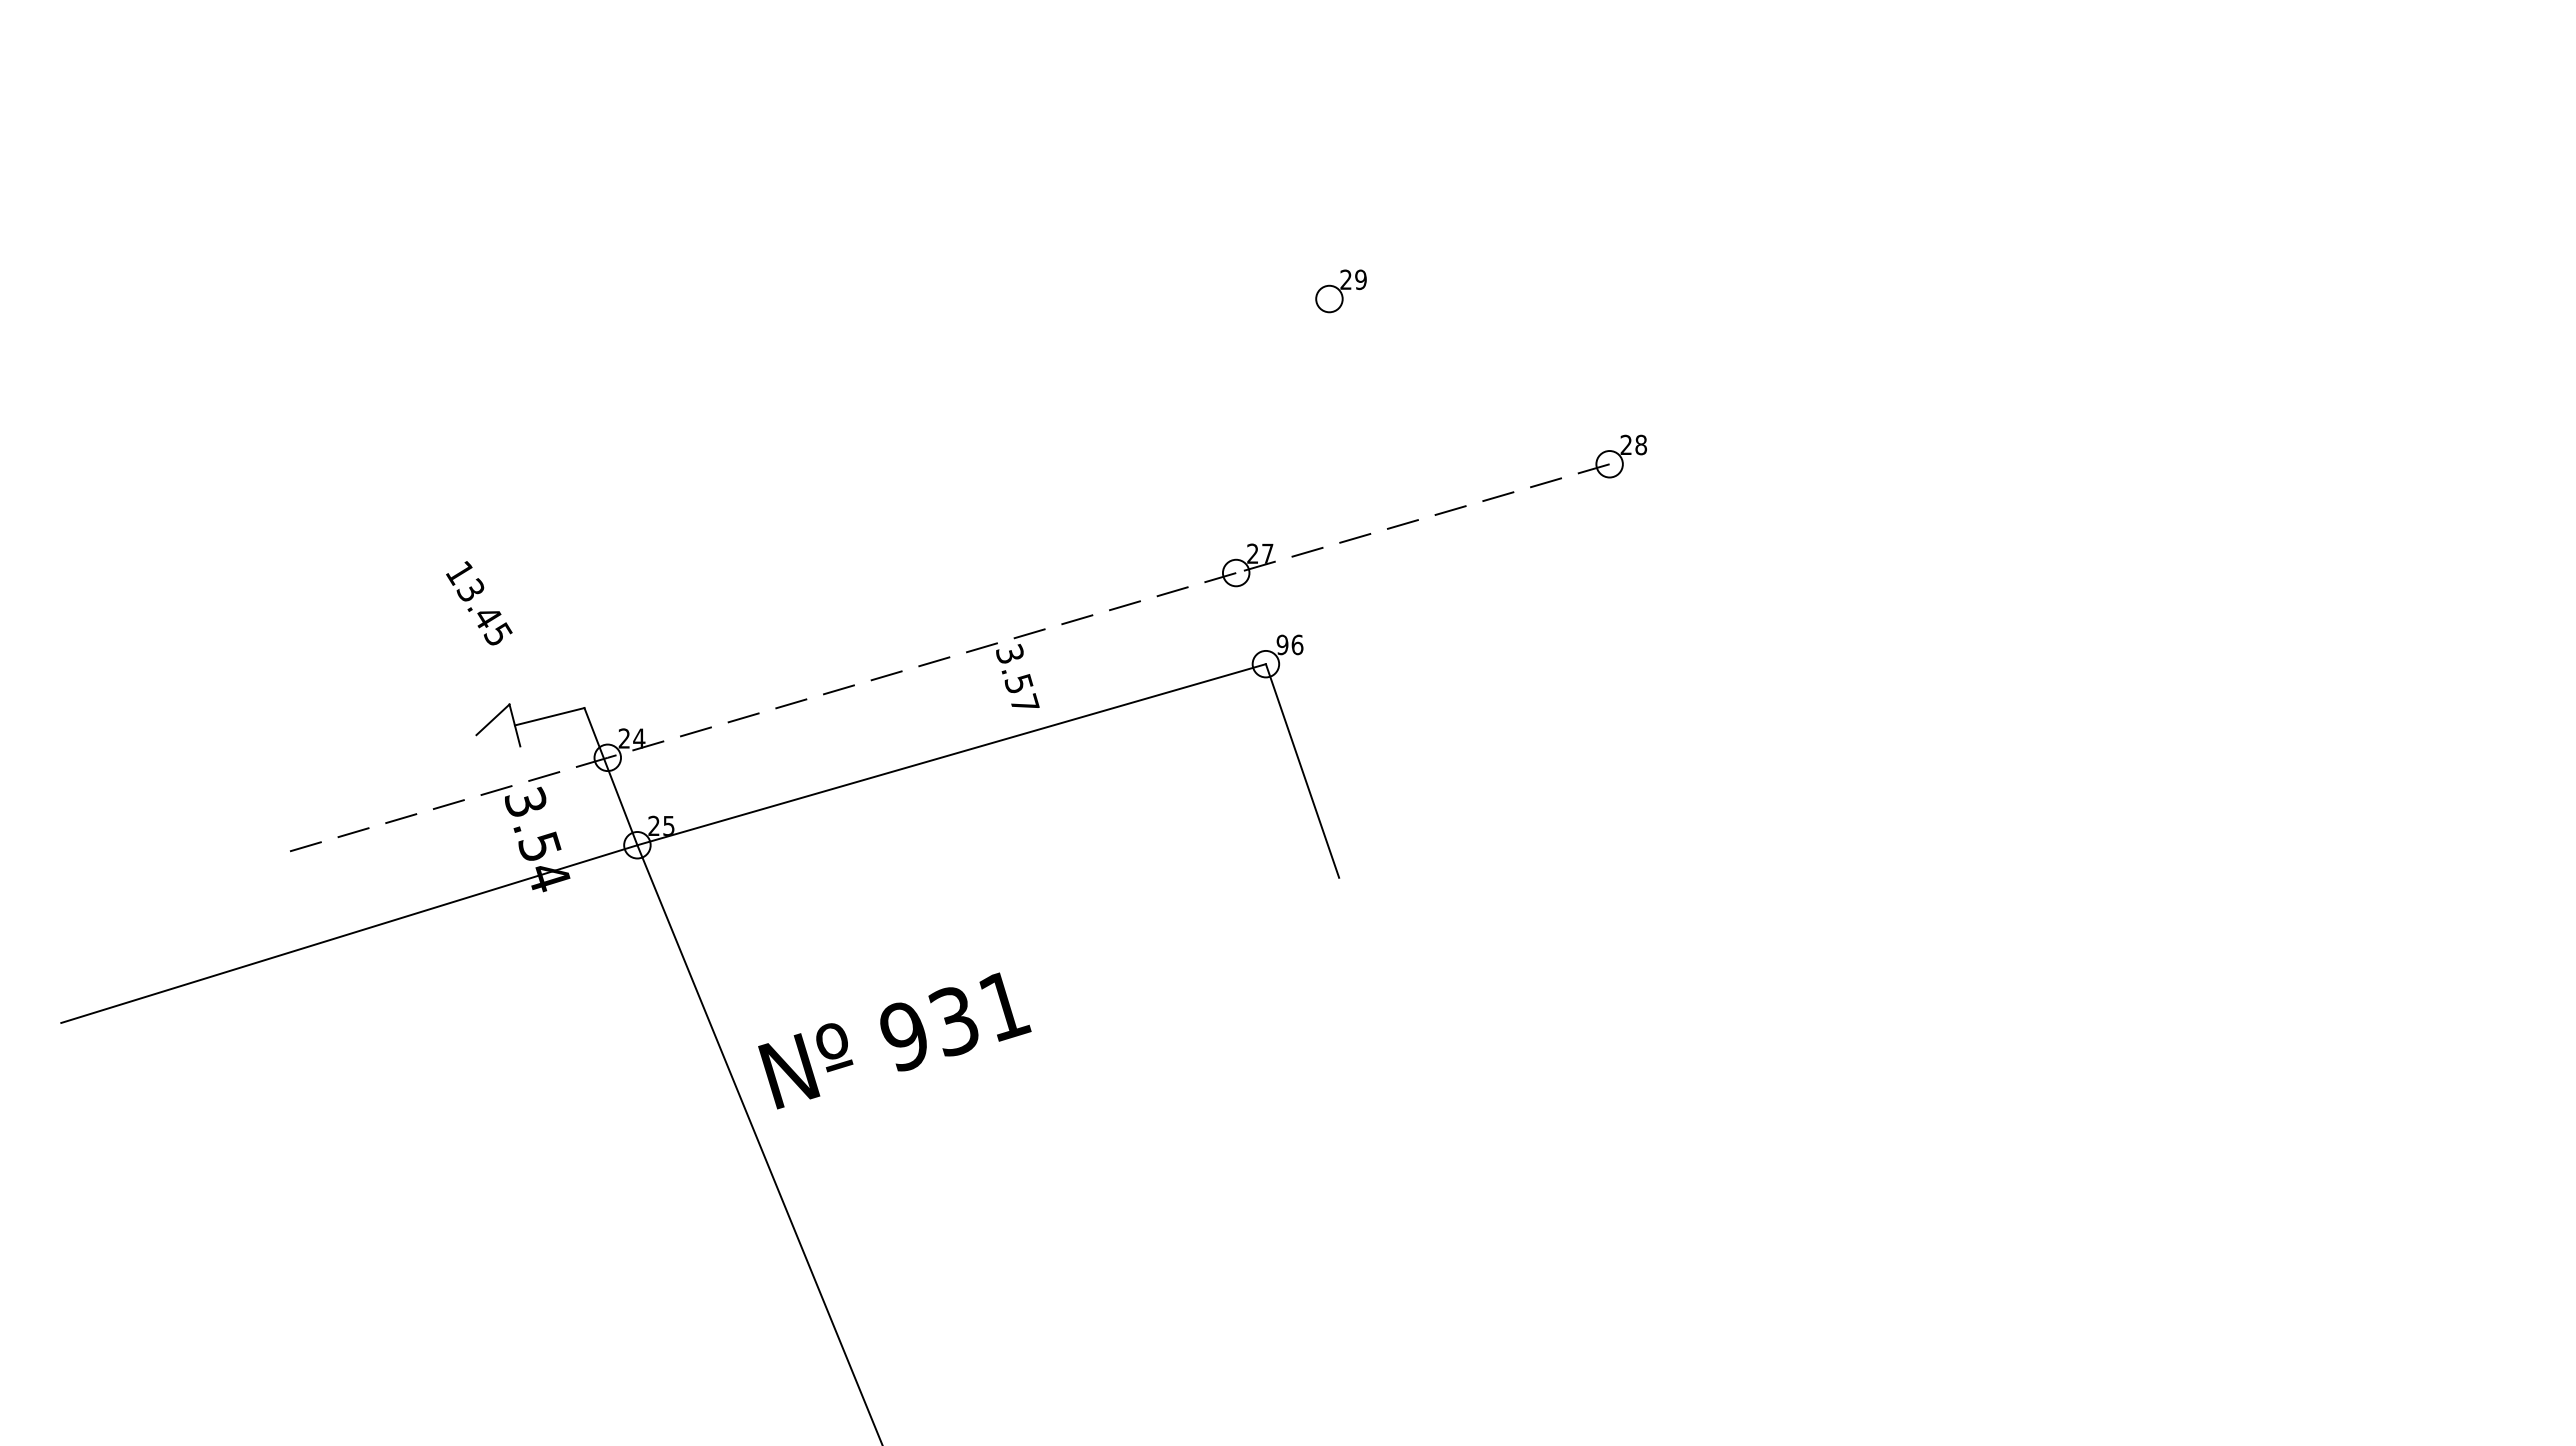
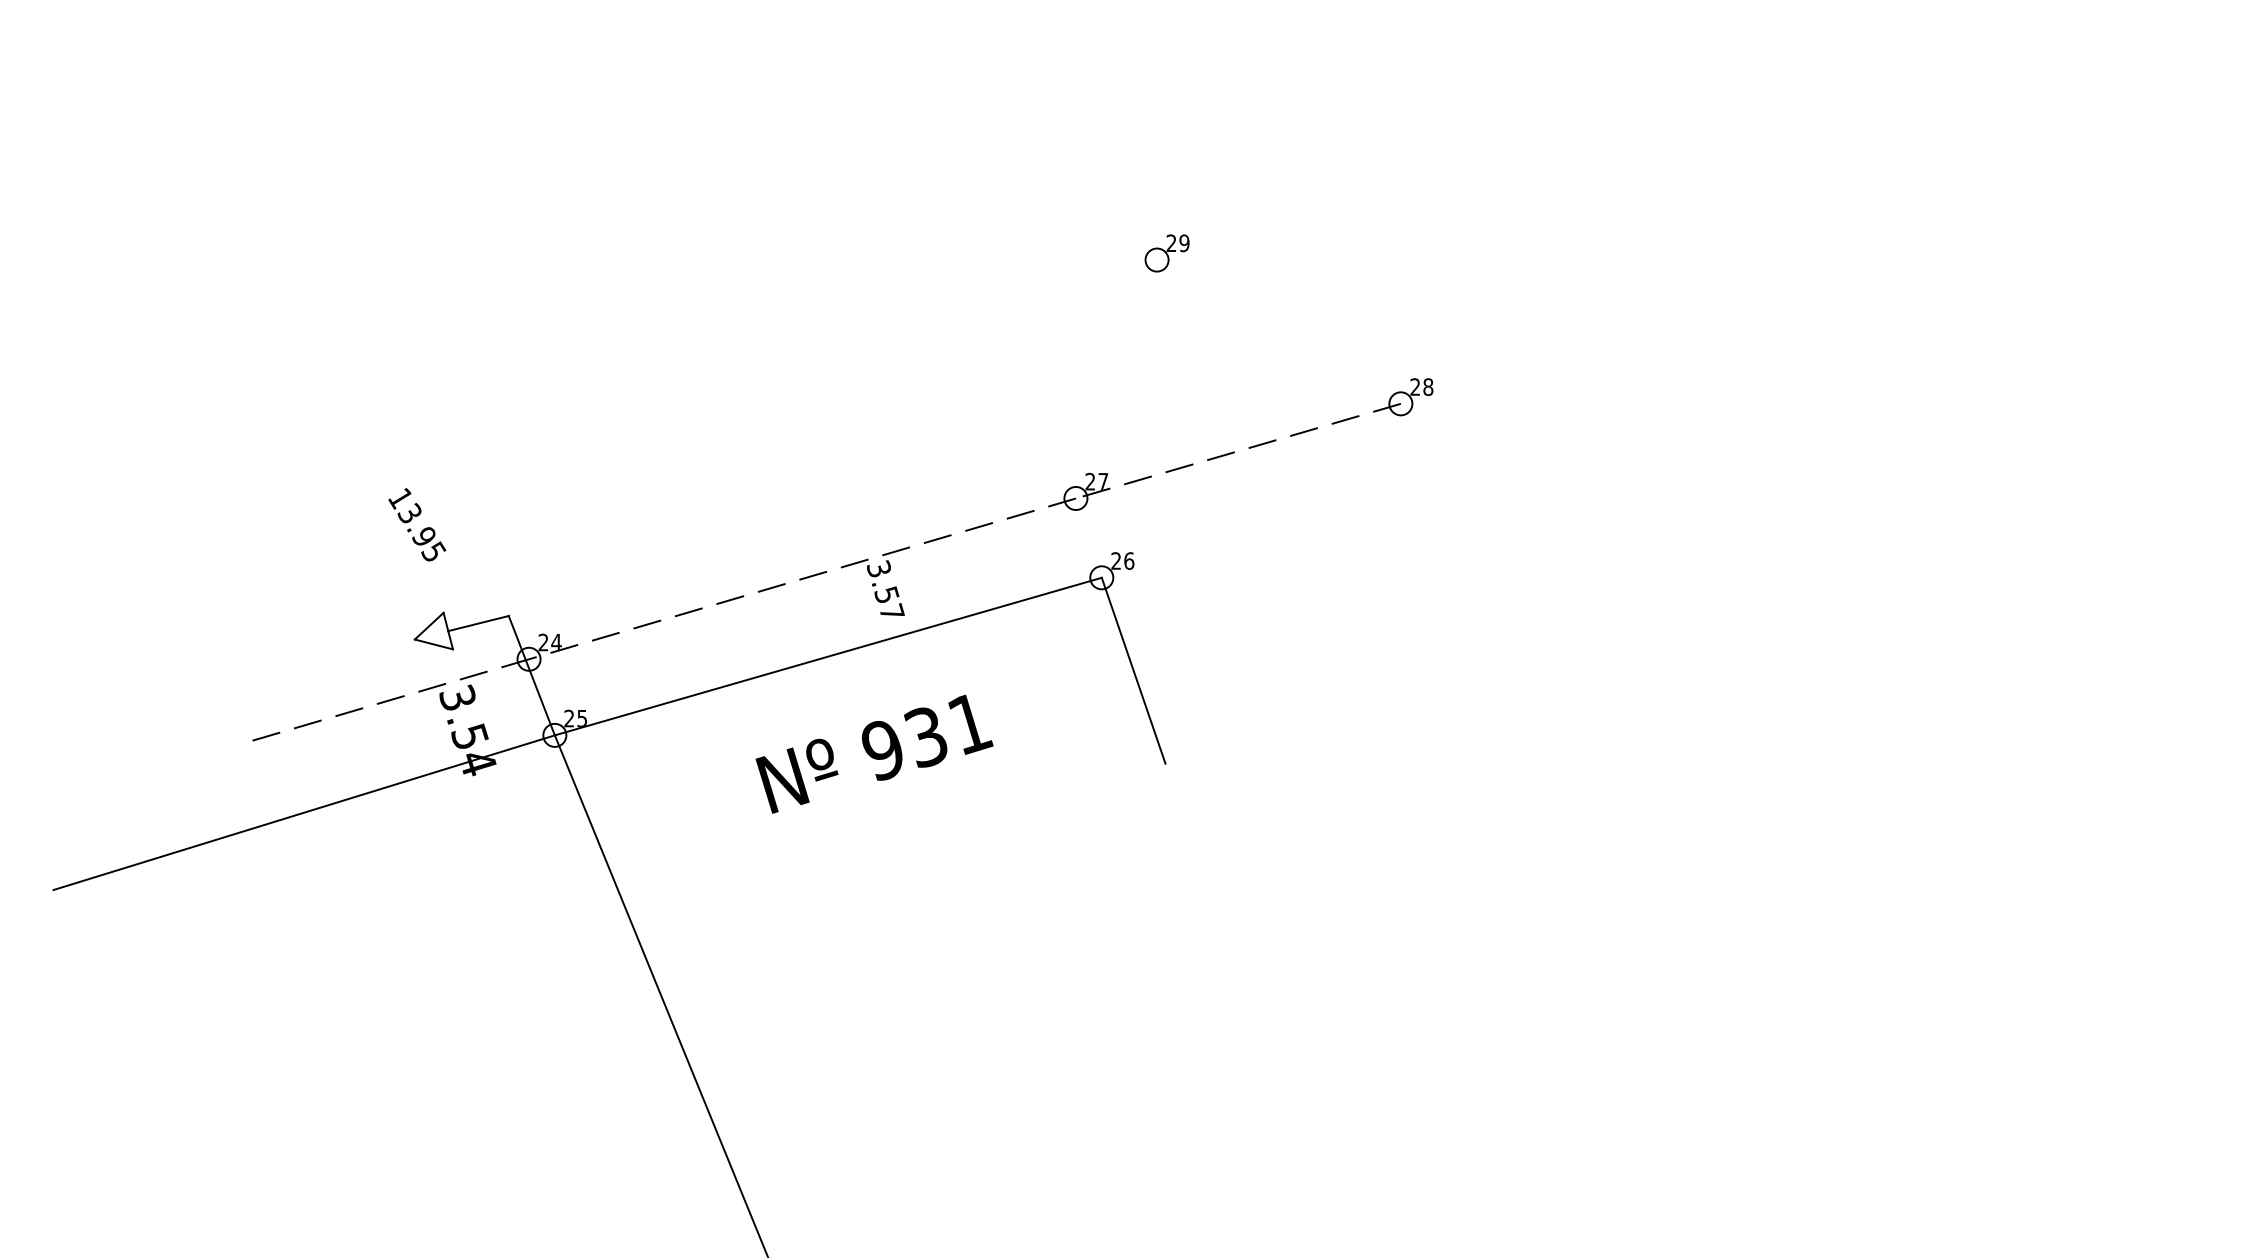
text: (487, 617) -> (424, 537), 13.45 -> 13.95
text: (1282, 644) -> (1116, 560), 96 -> 26
line: (498, 740) -> (433, 644), added
text: (894, 1040) -> (874, 753), moved

